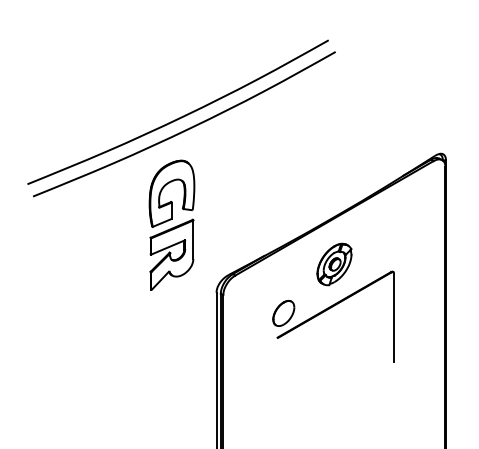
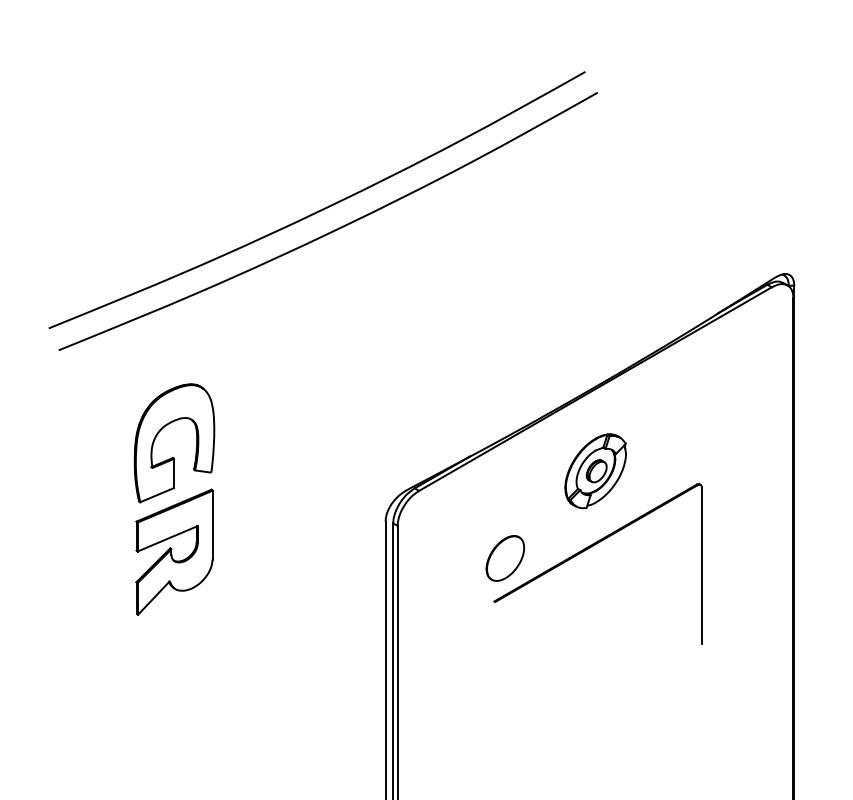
part: (171, 224) -> (173, 497), moved

